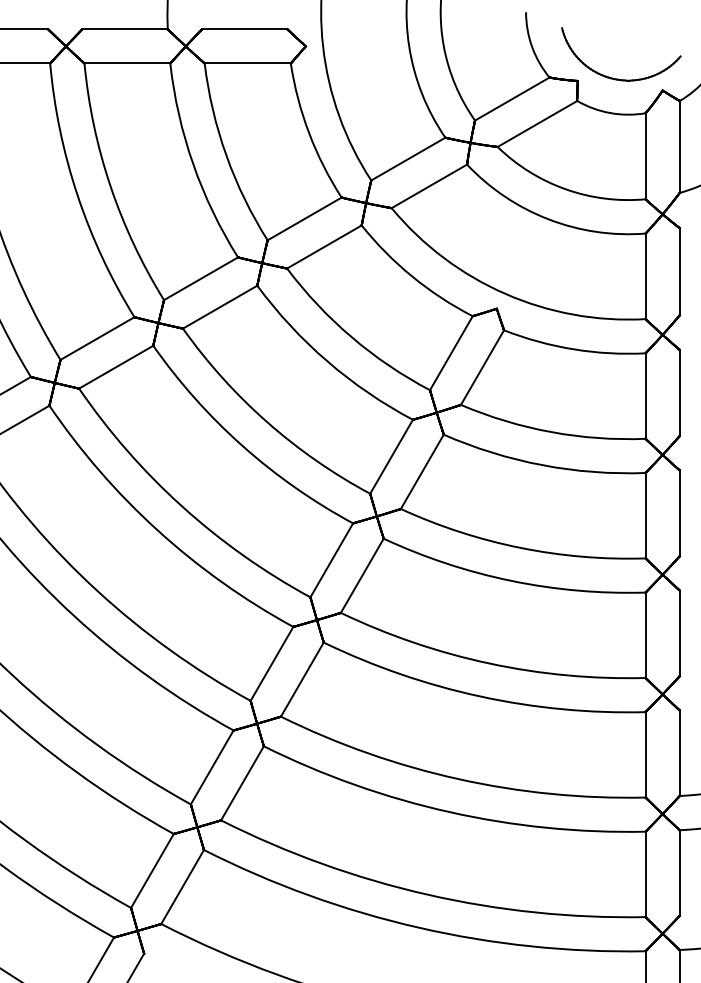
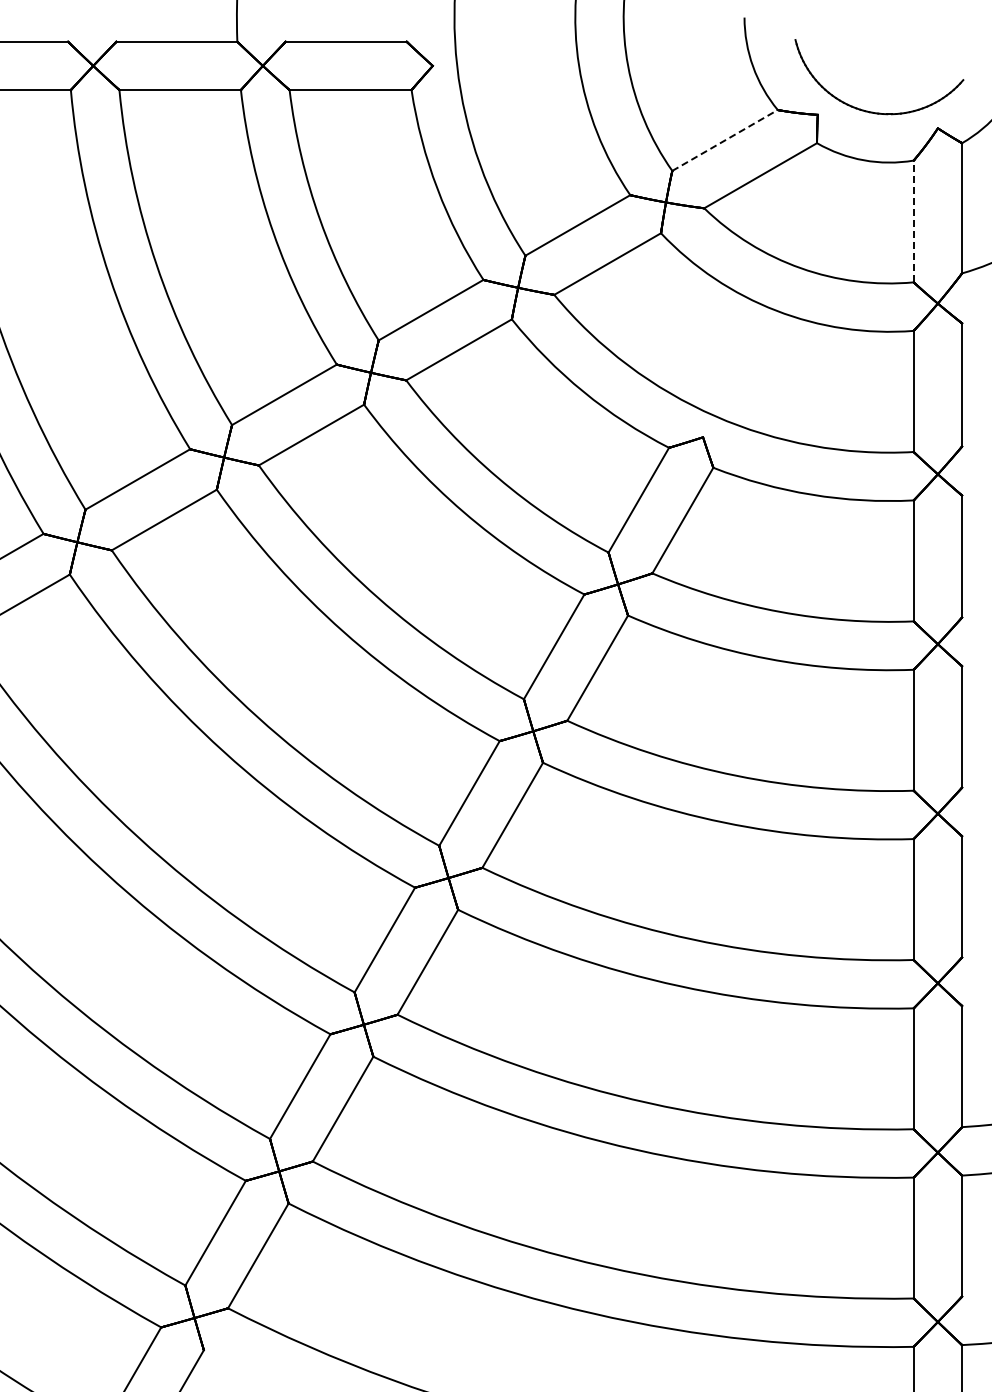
line: (512, 99) -> (725, 140), solid -> dashed
line: (645, 156) -> (913, 221), solid -> dashed

